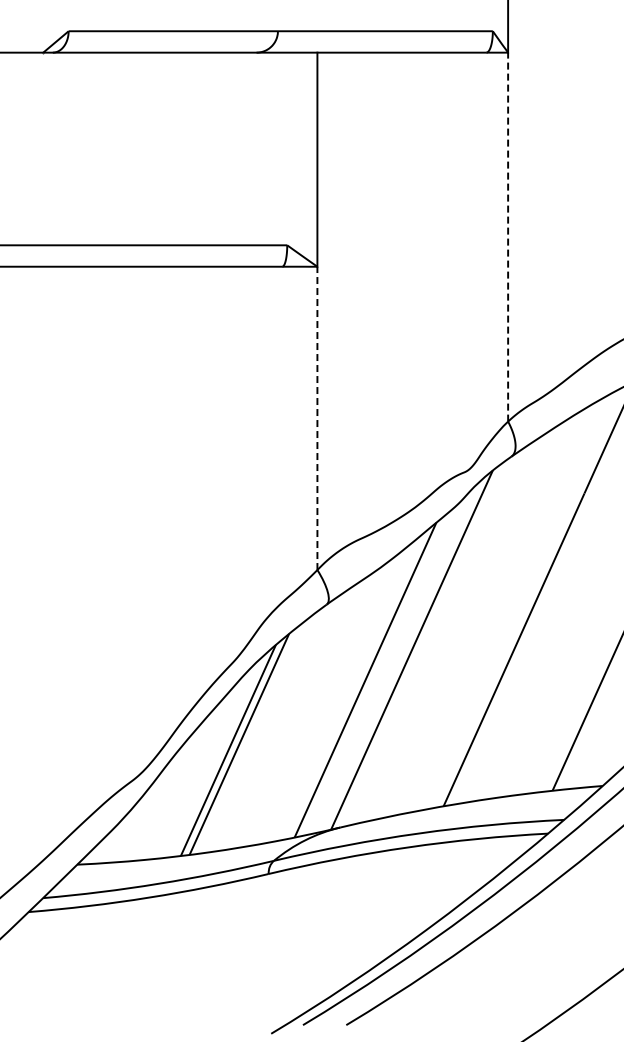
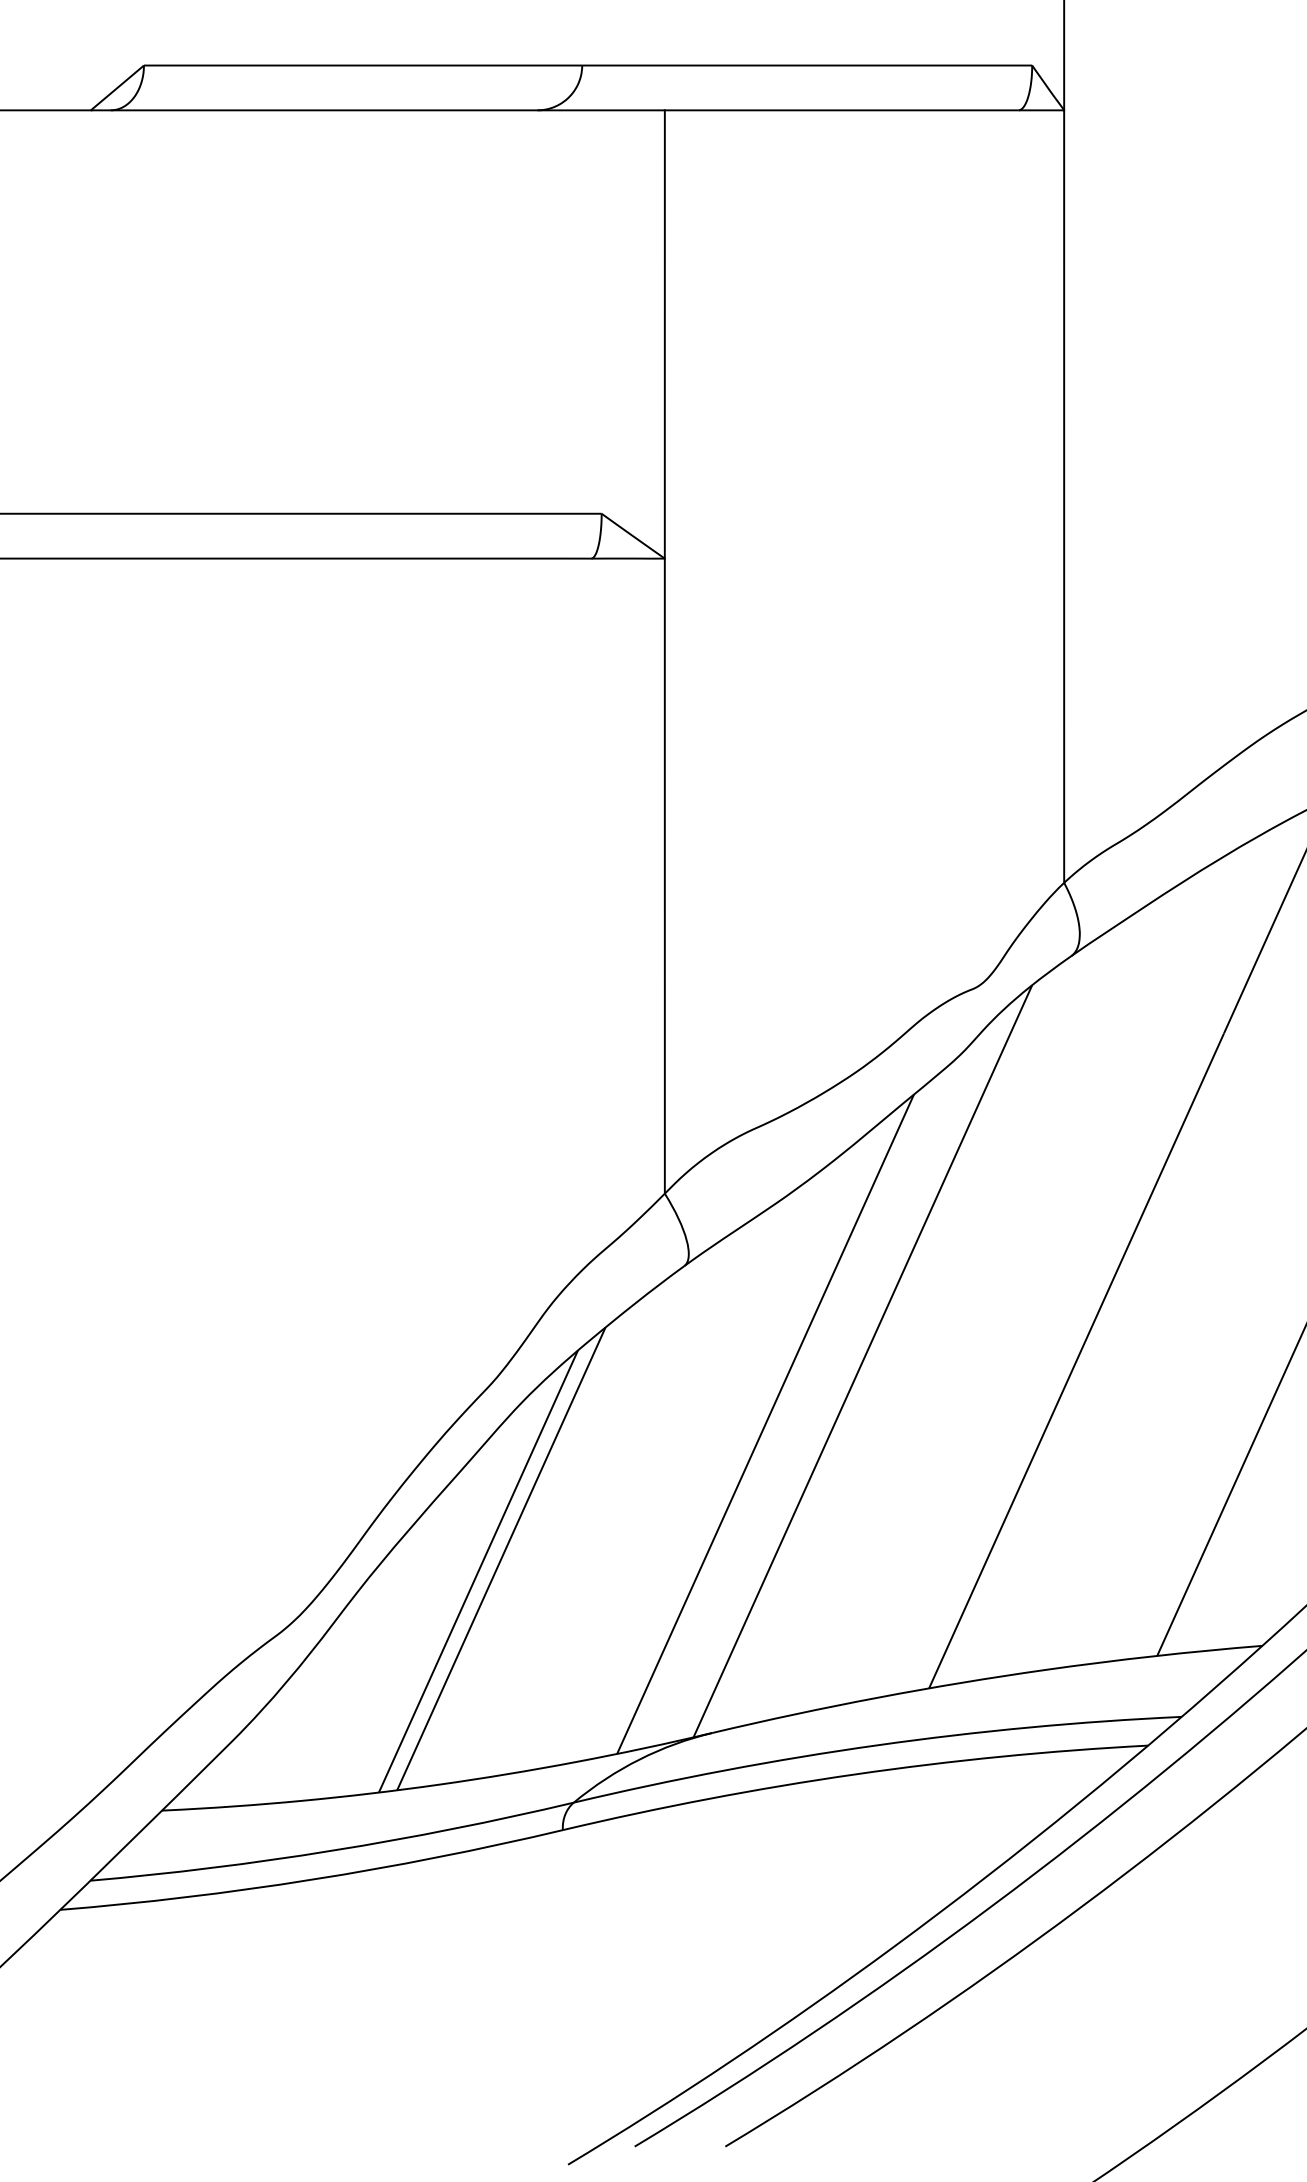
line: (508, 236) -> (1064, 495), dashed -> solid
line: (317, 418) -> (665, 876), dashed -> solid

